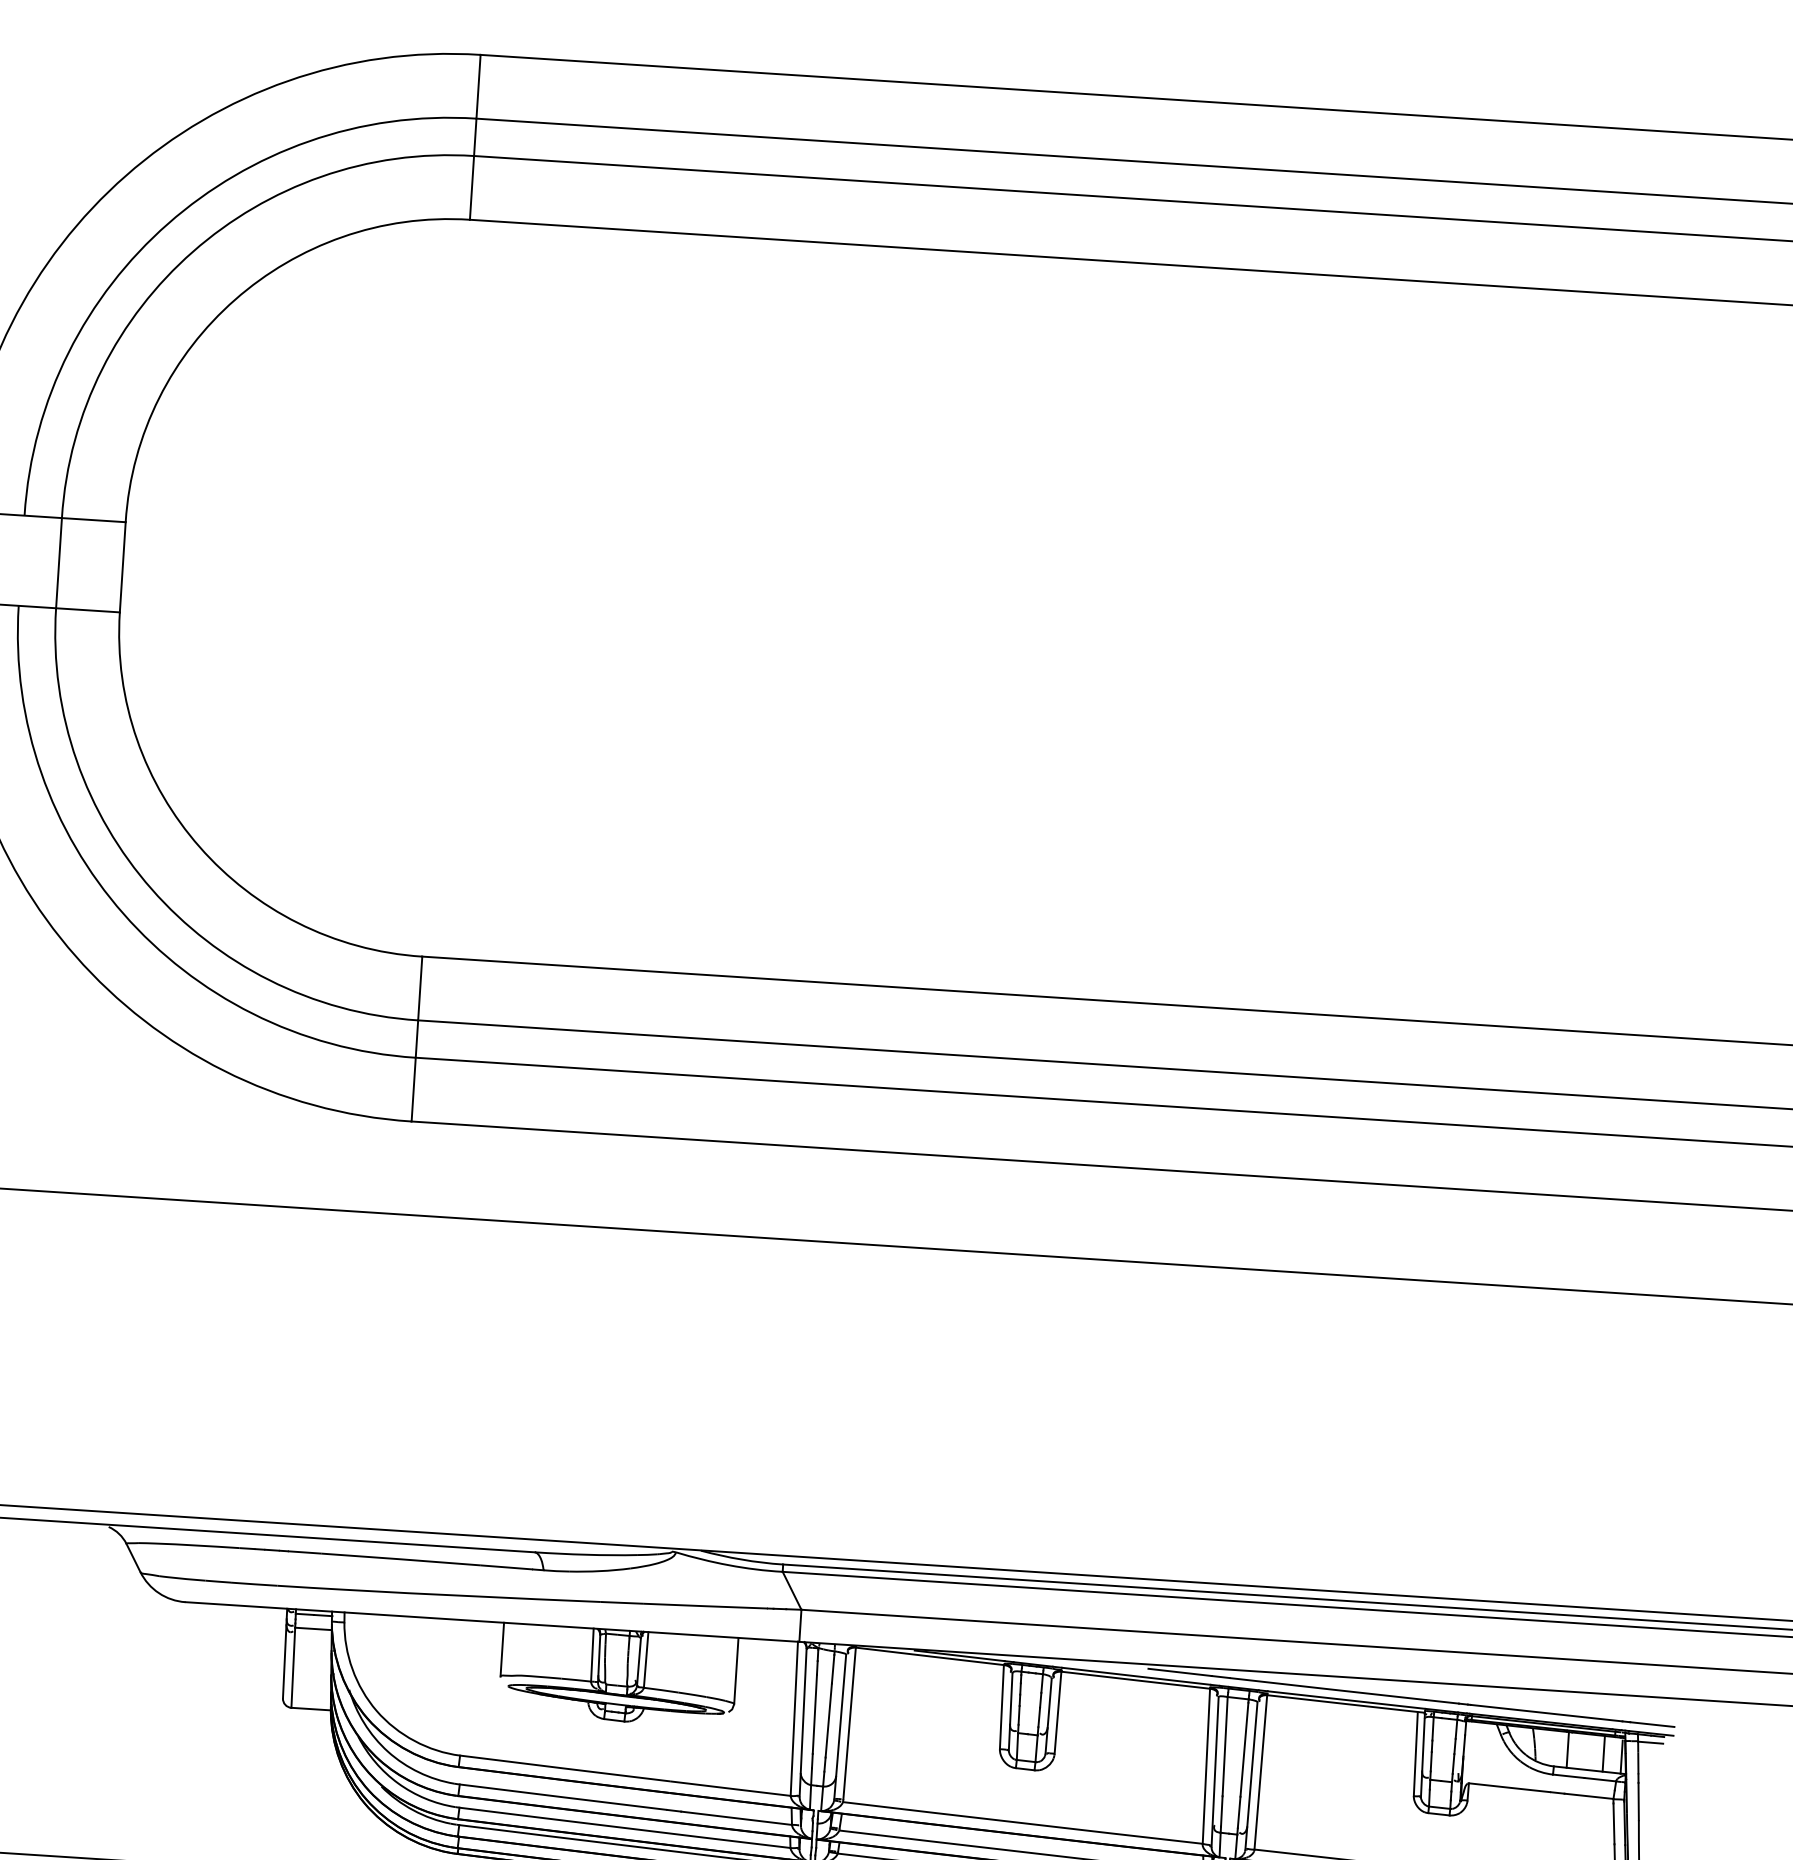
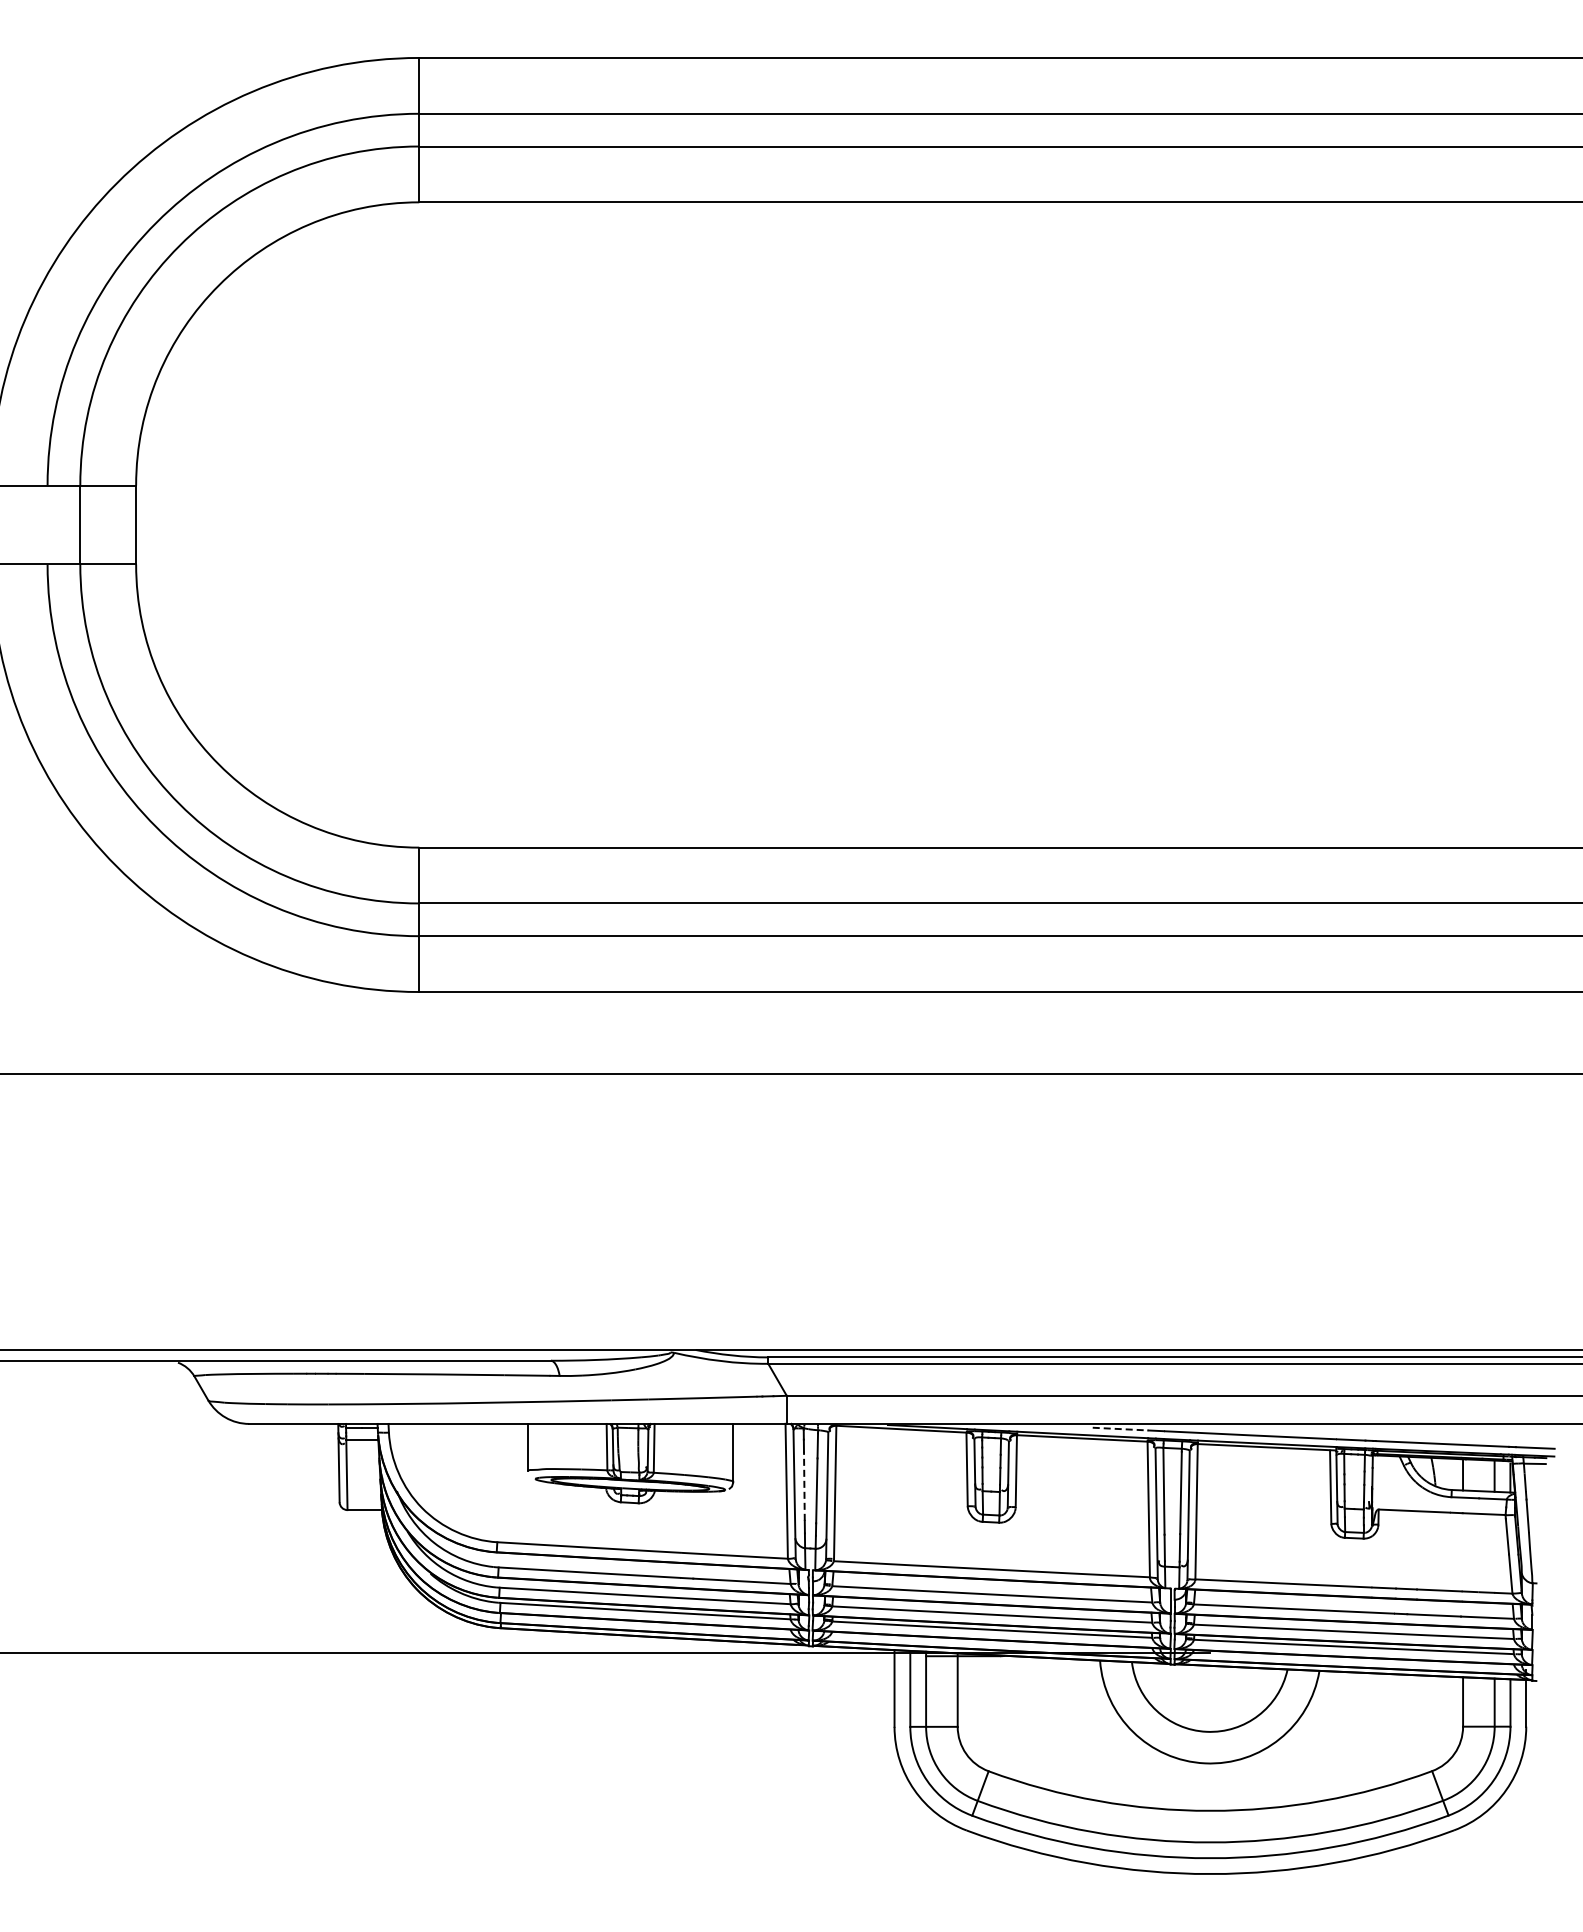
line: (1180, 1672) -> (1120, 1429), solid -> dashed
line: (814, 1714) -> (804, 1486), solid -> dashed

